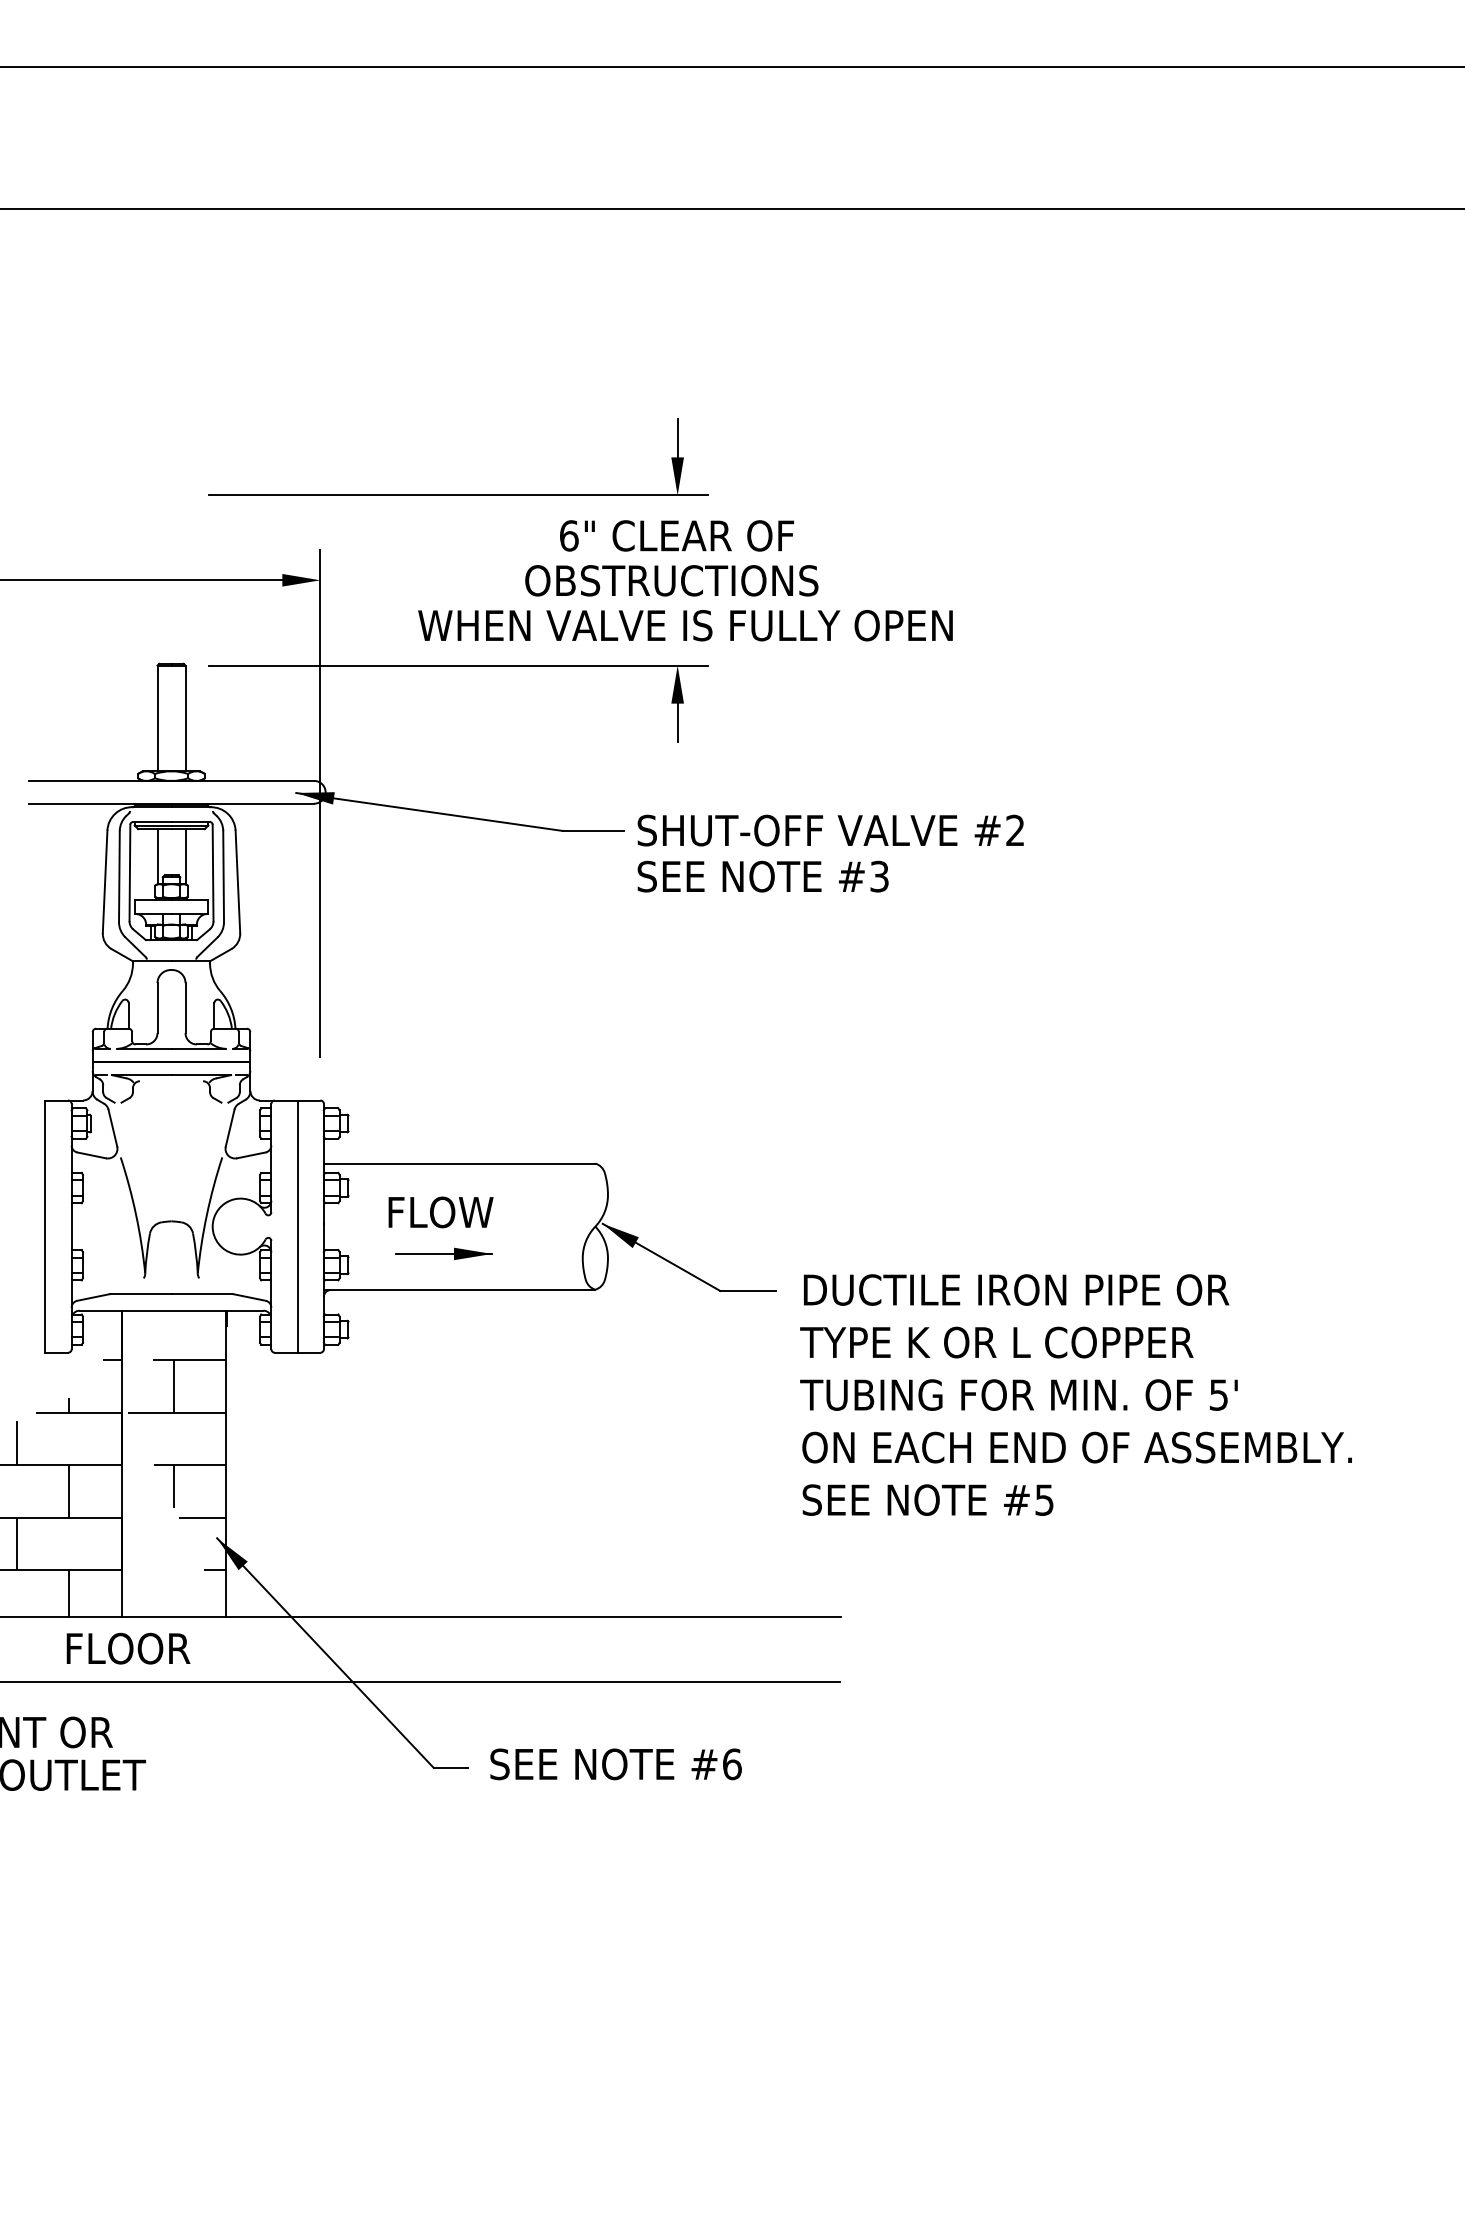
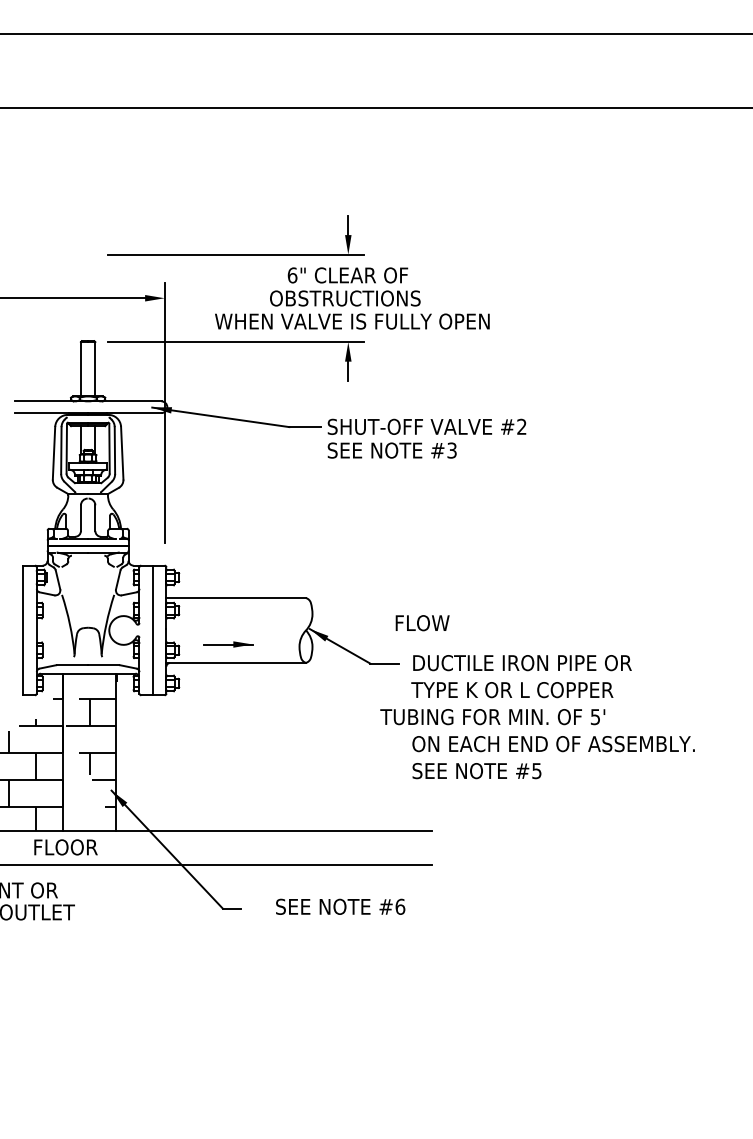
text: (440, 1213) -> (422, 623), moved
text: (1018, 1395) -> (492, 717), moved
text: (615, 1763) -> (340, 906), moved

